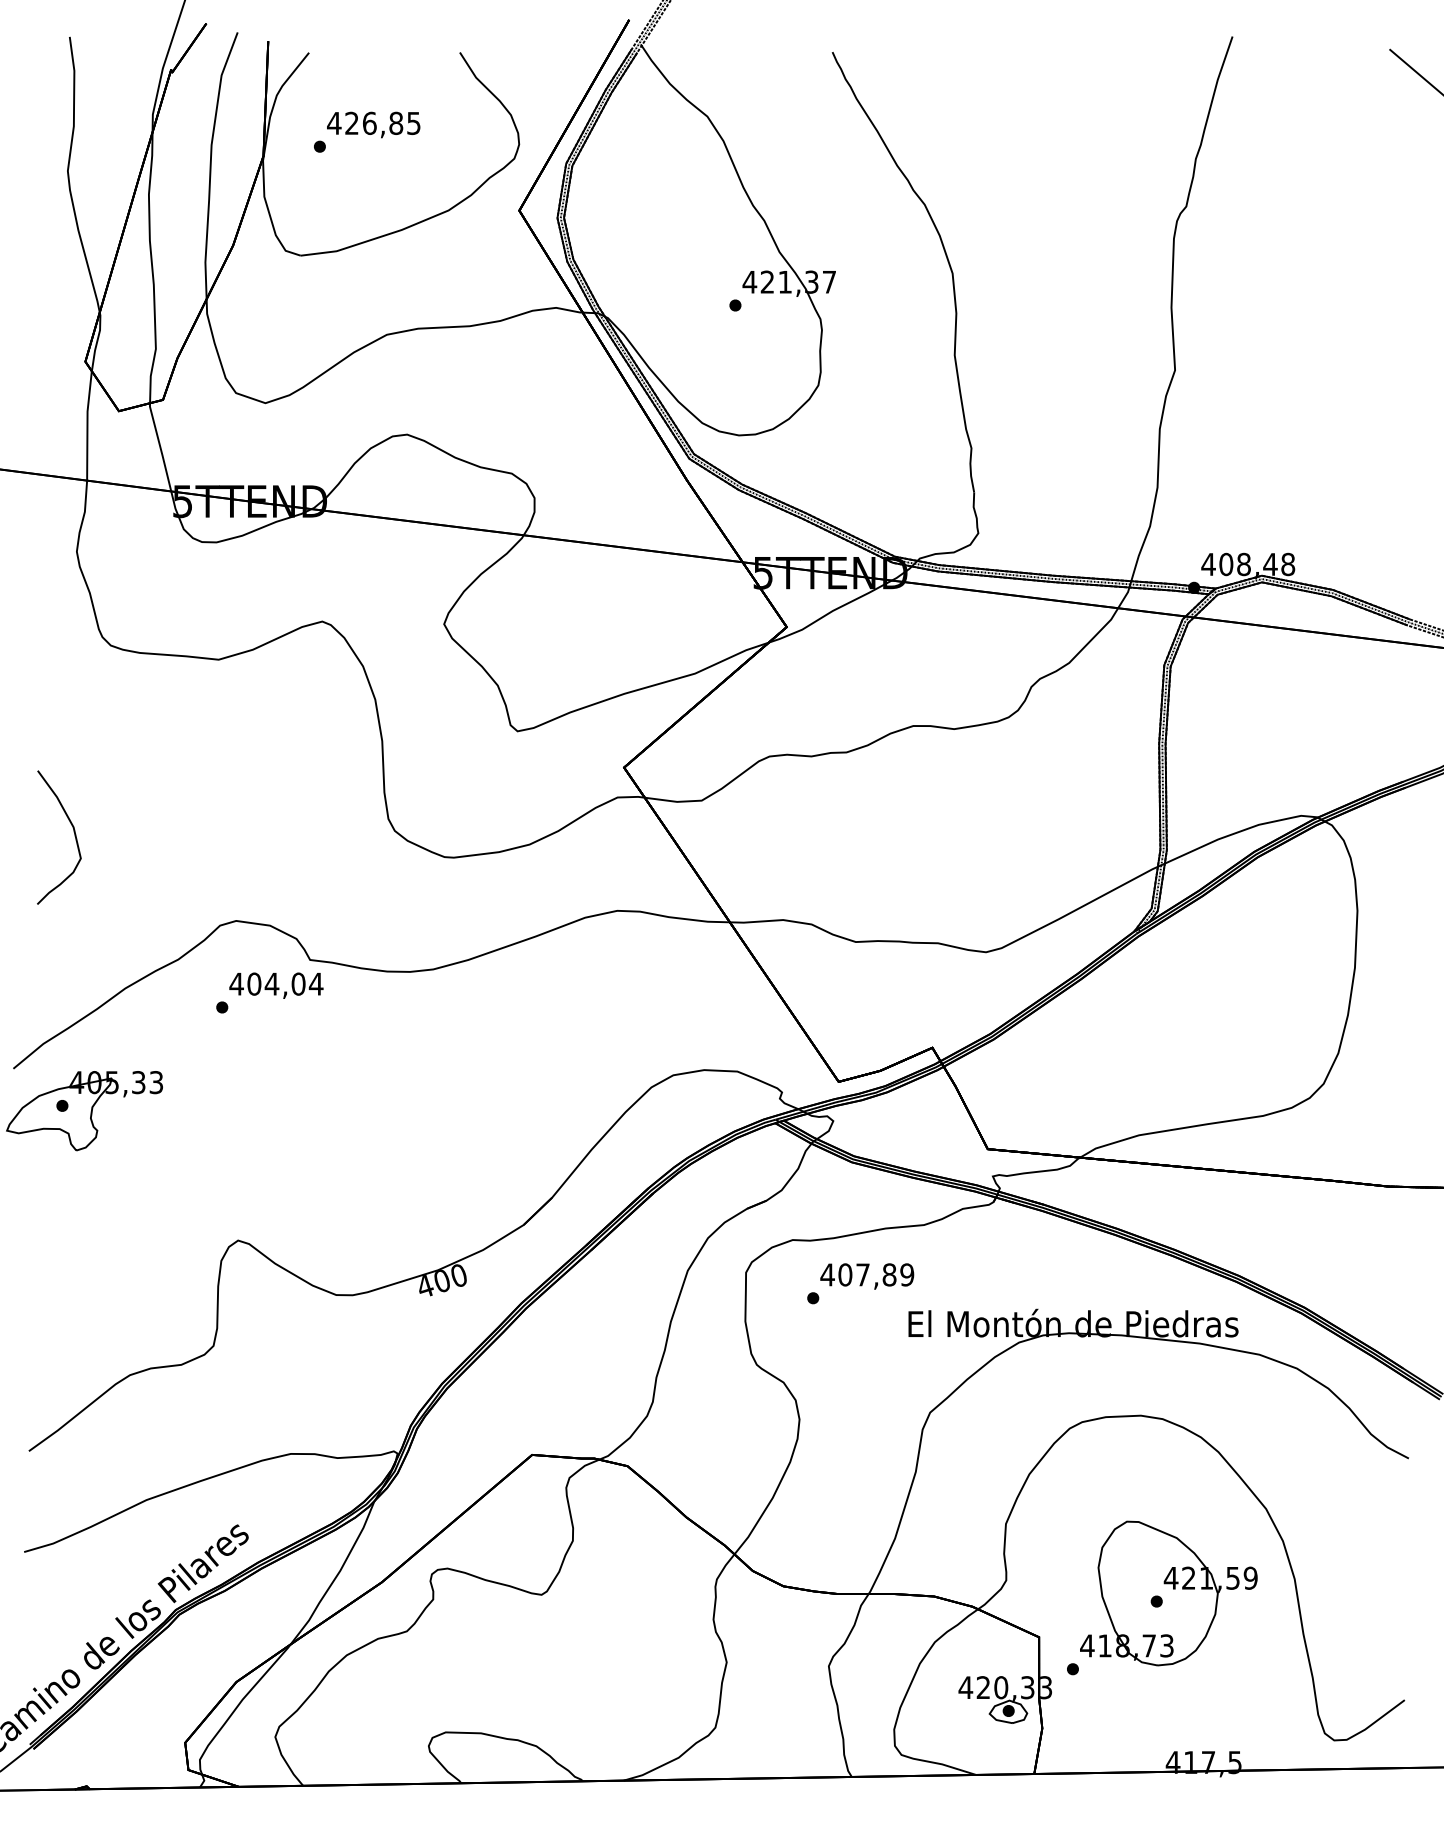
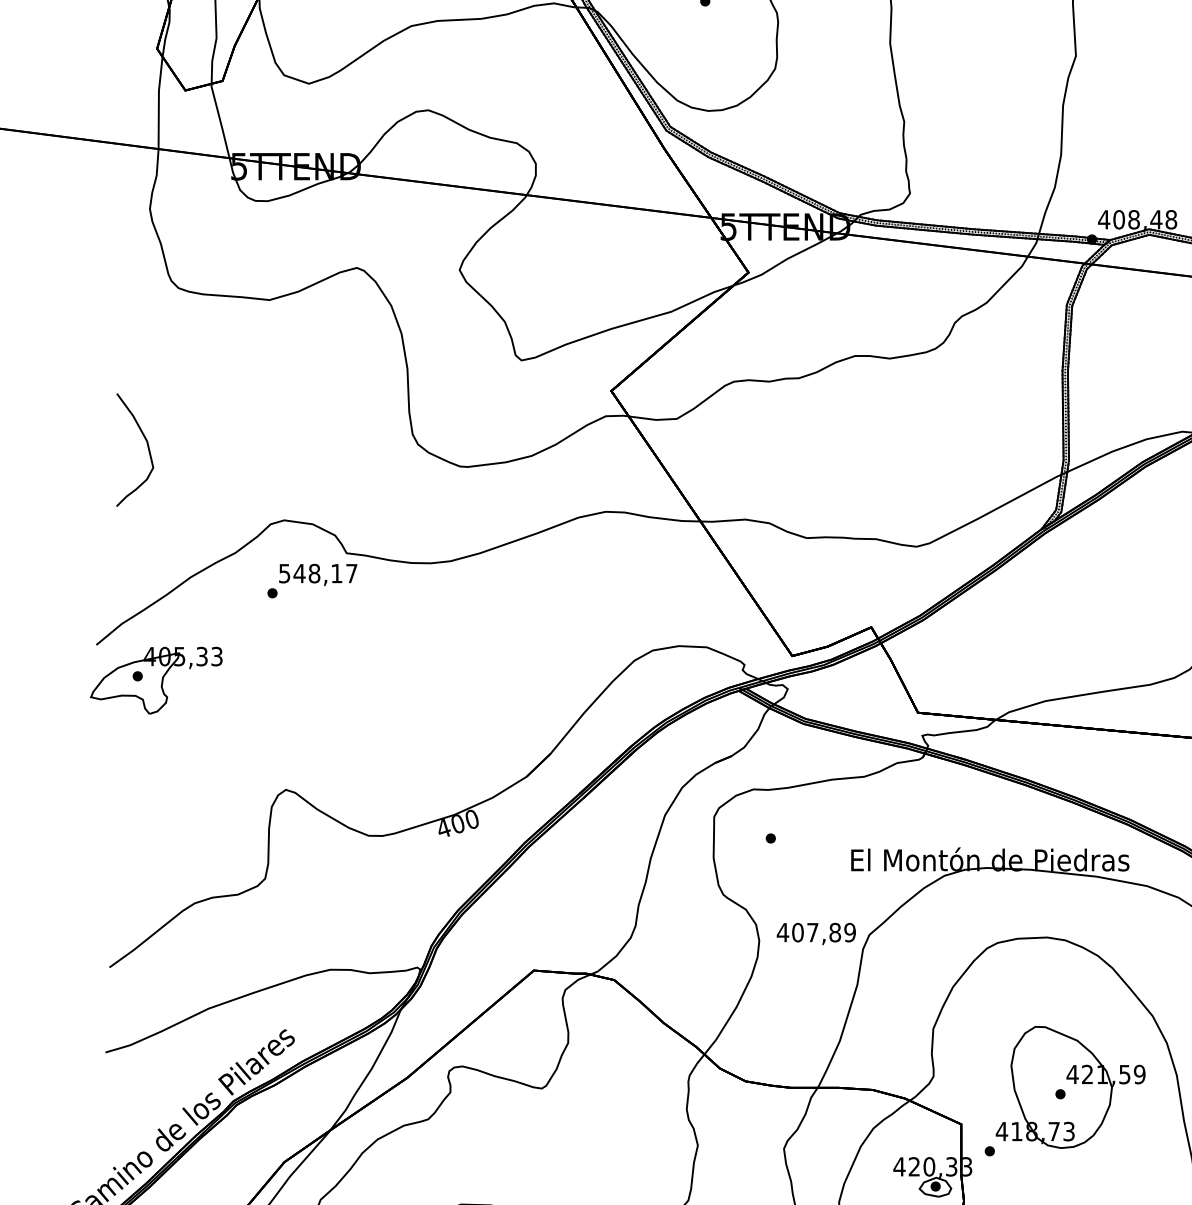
text: (276, 983) -> (318, 573), 404,04 -> 548,17
text: (867, 1276) -> (816, 933), moved

